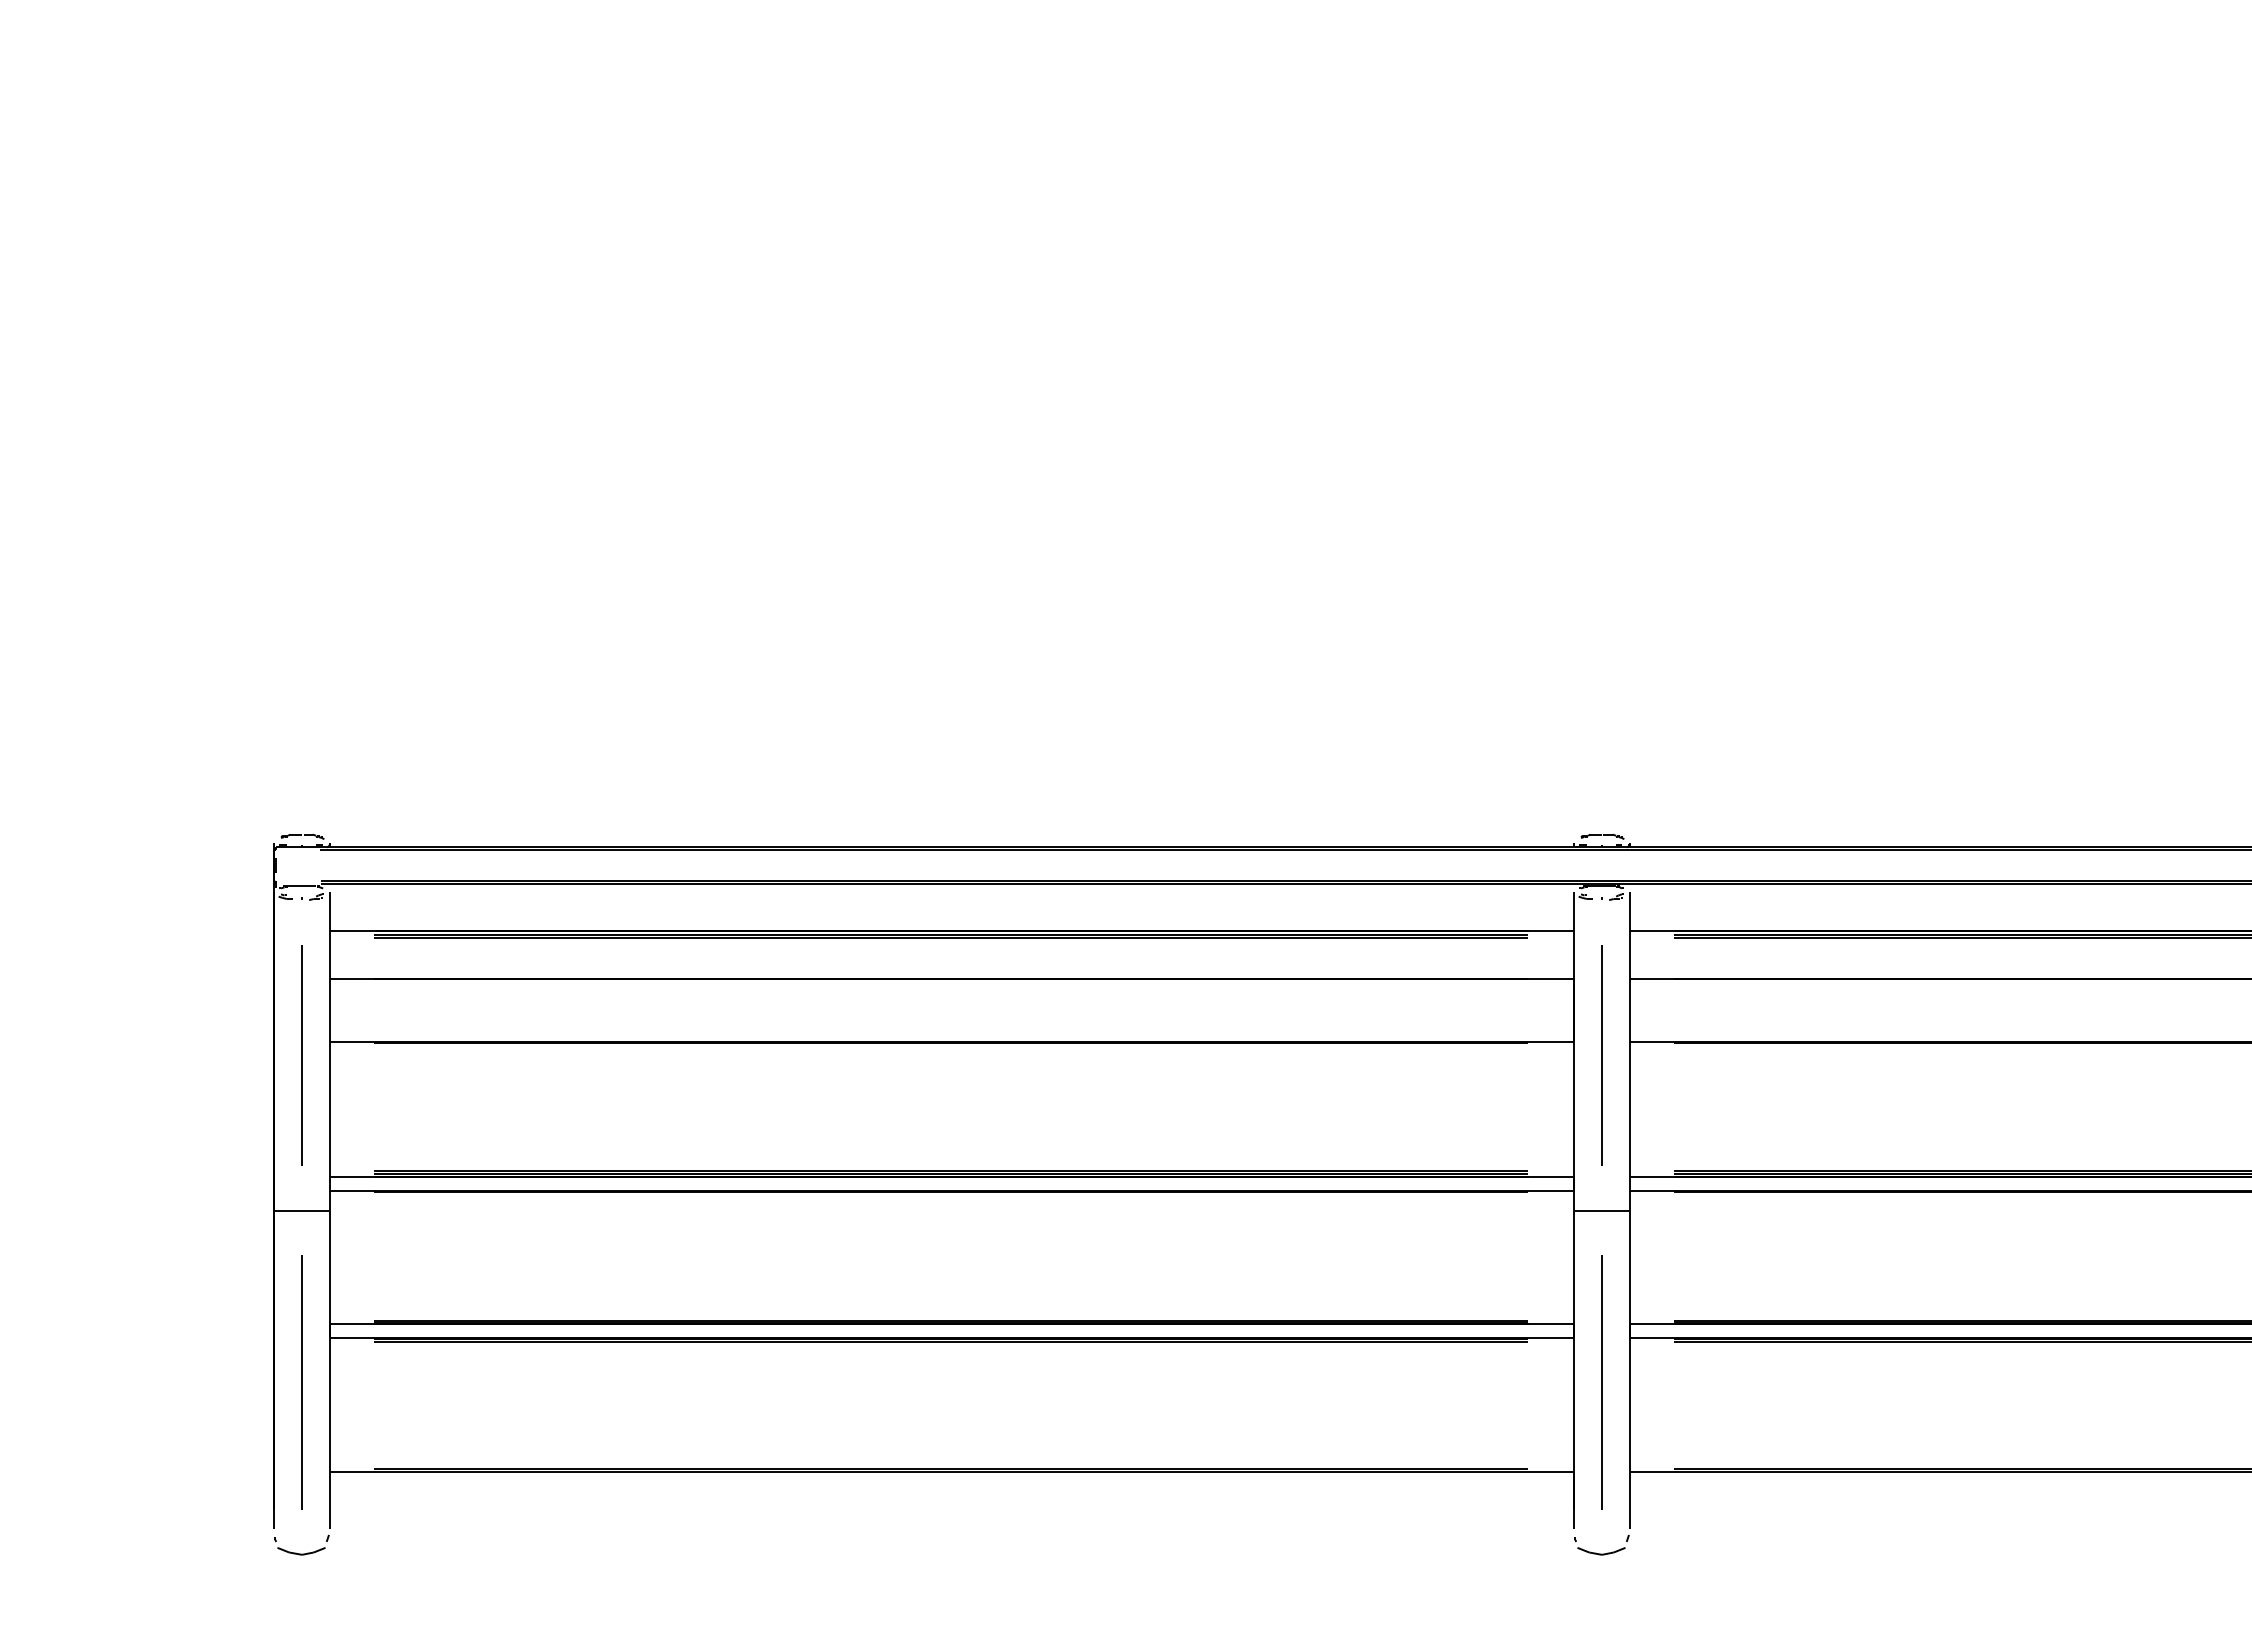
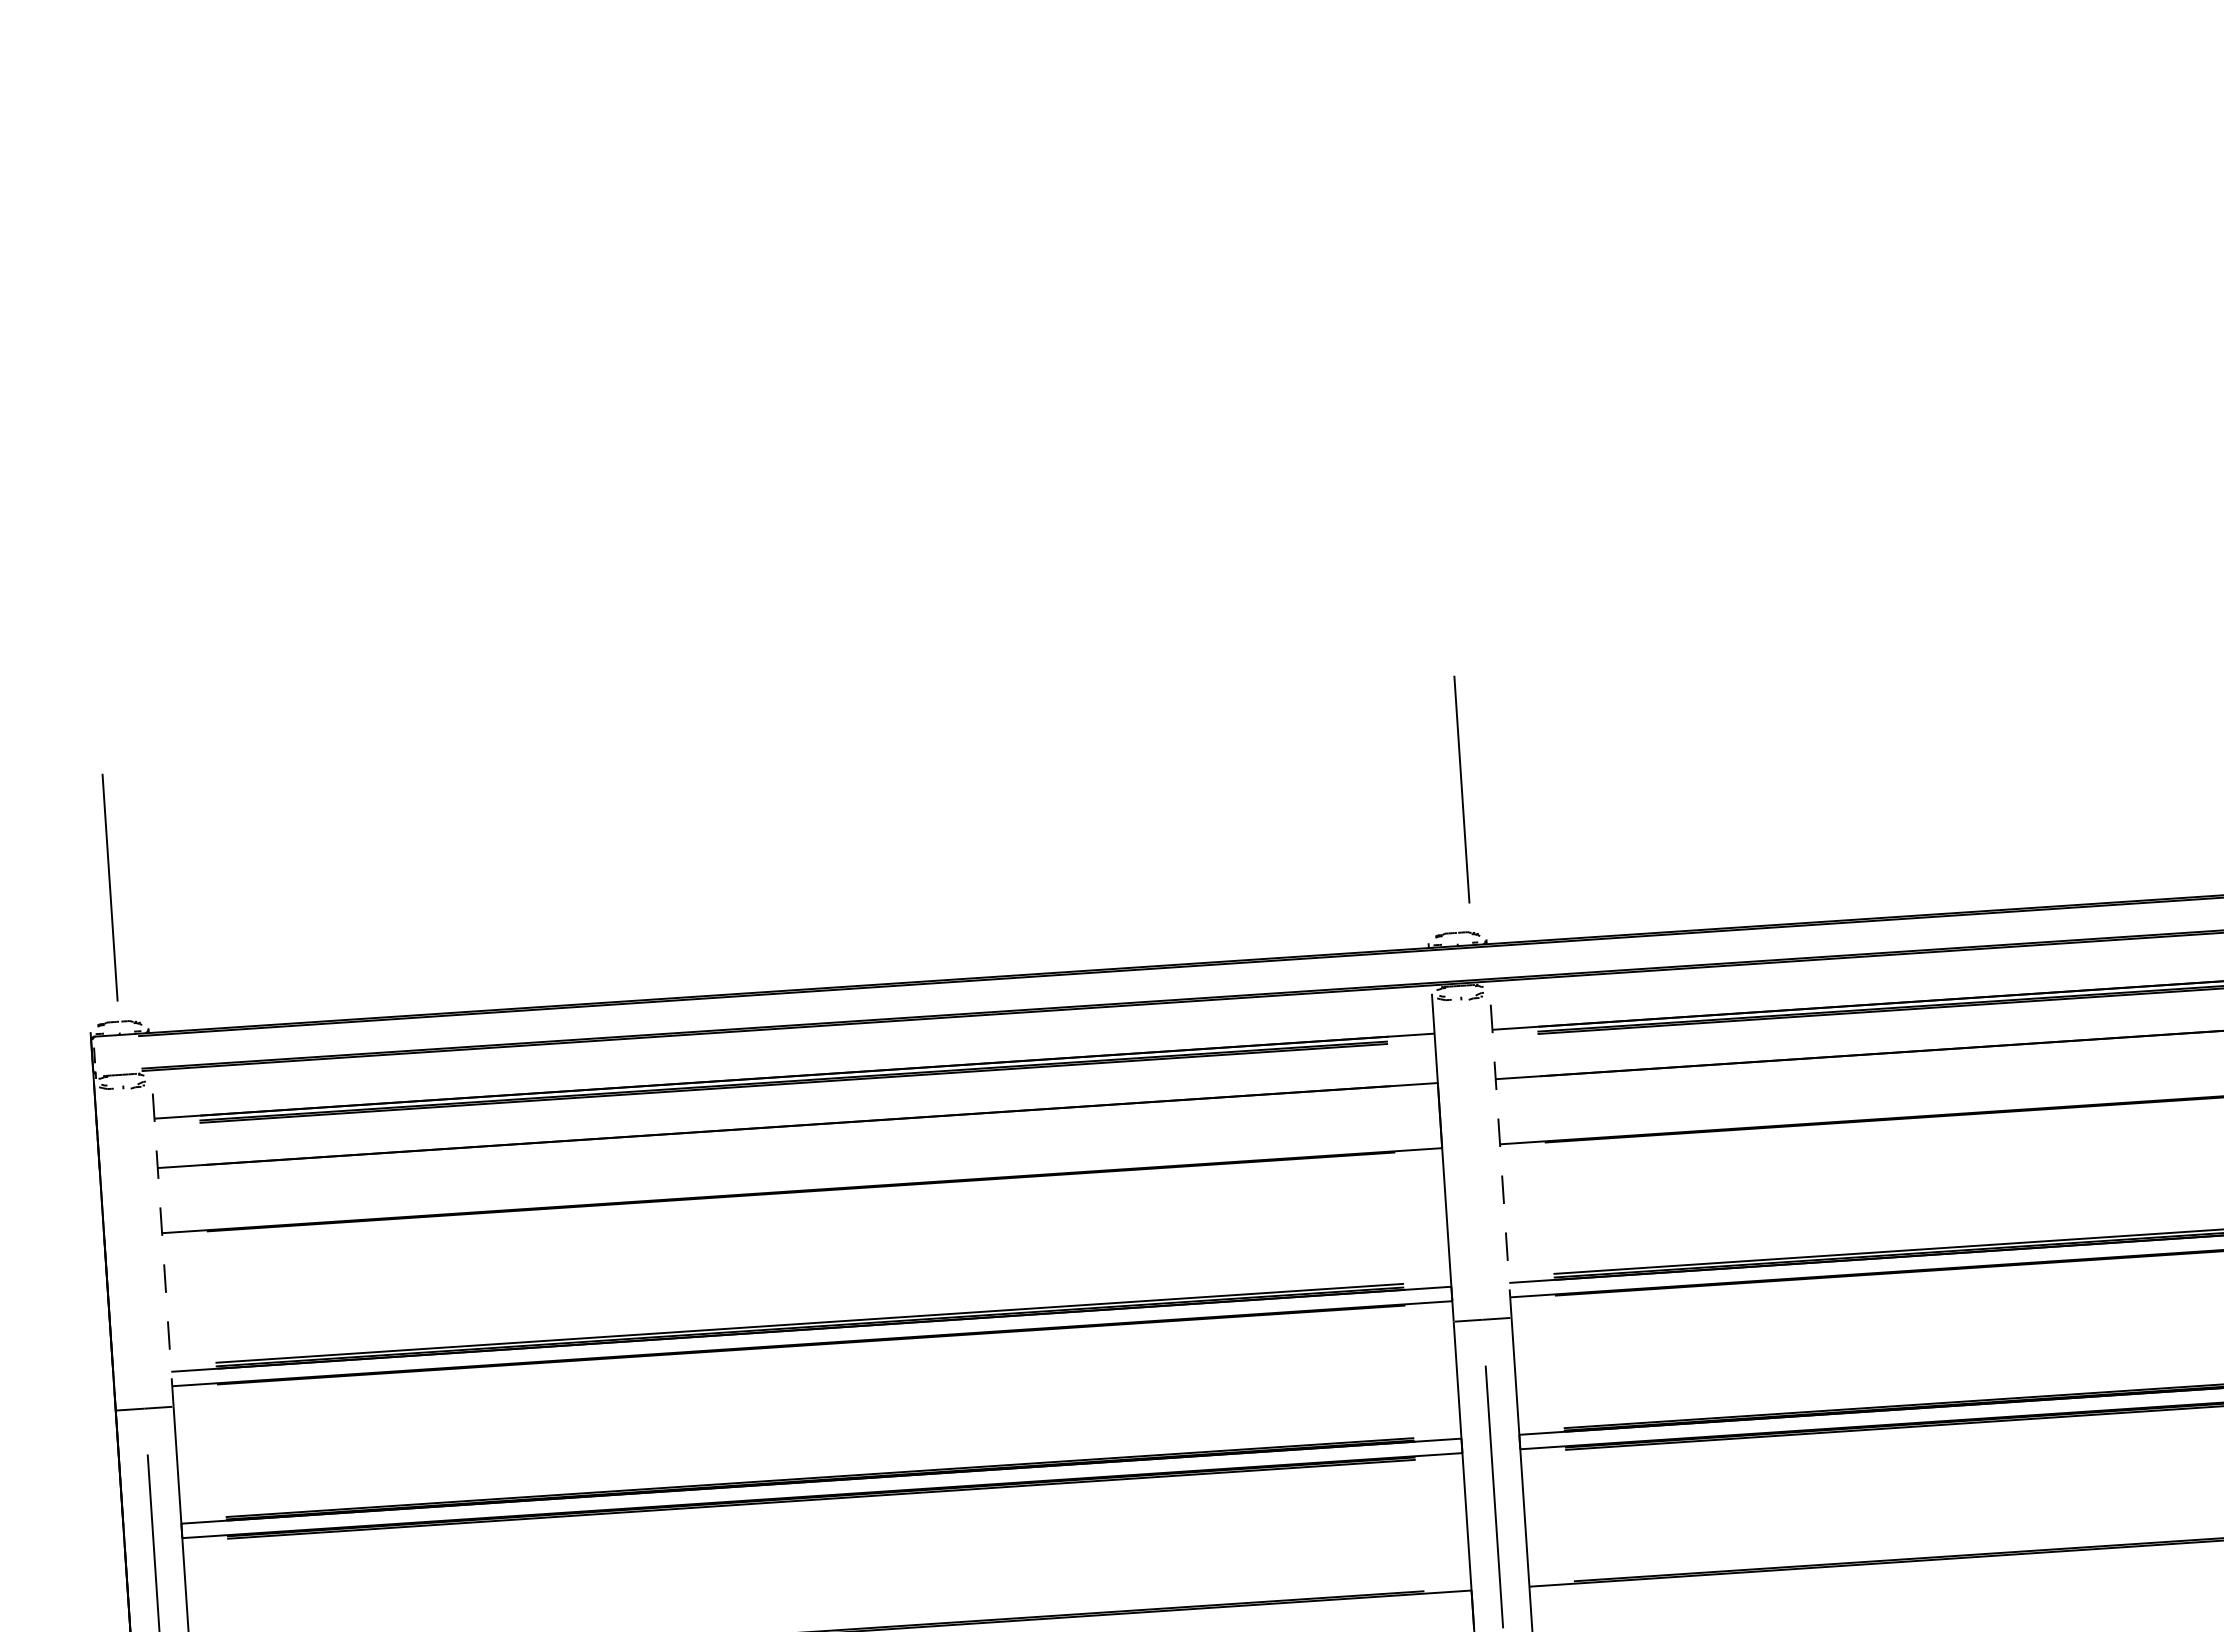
line: (330, 1050) -> (162, 1242), solid -> dashed
line: (1630, 1050) -> (1500, 1153), solid -> dashed
line: (301, 1055) -> (109, 887), moved
line: (1601, 1055) -> (1461, 789), moved

